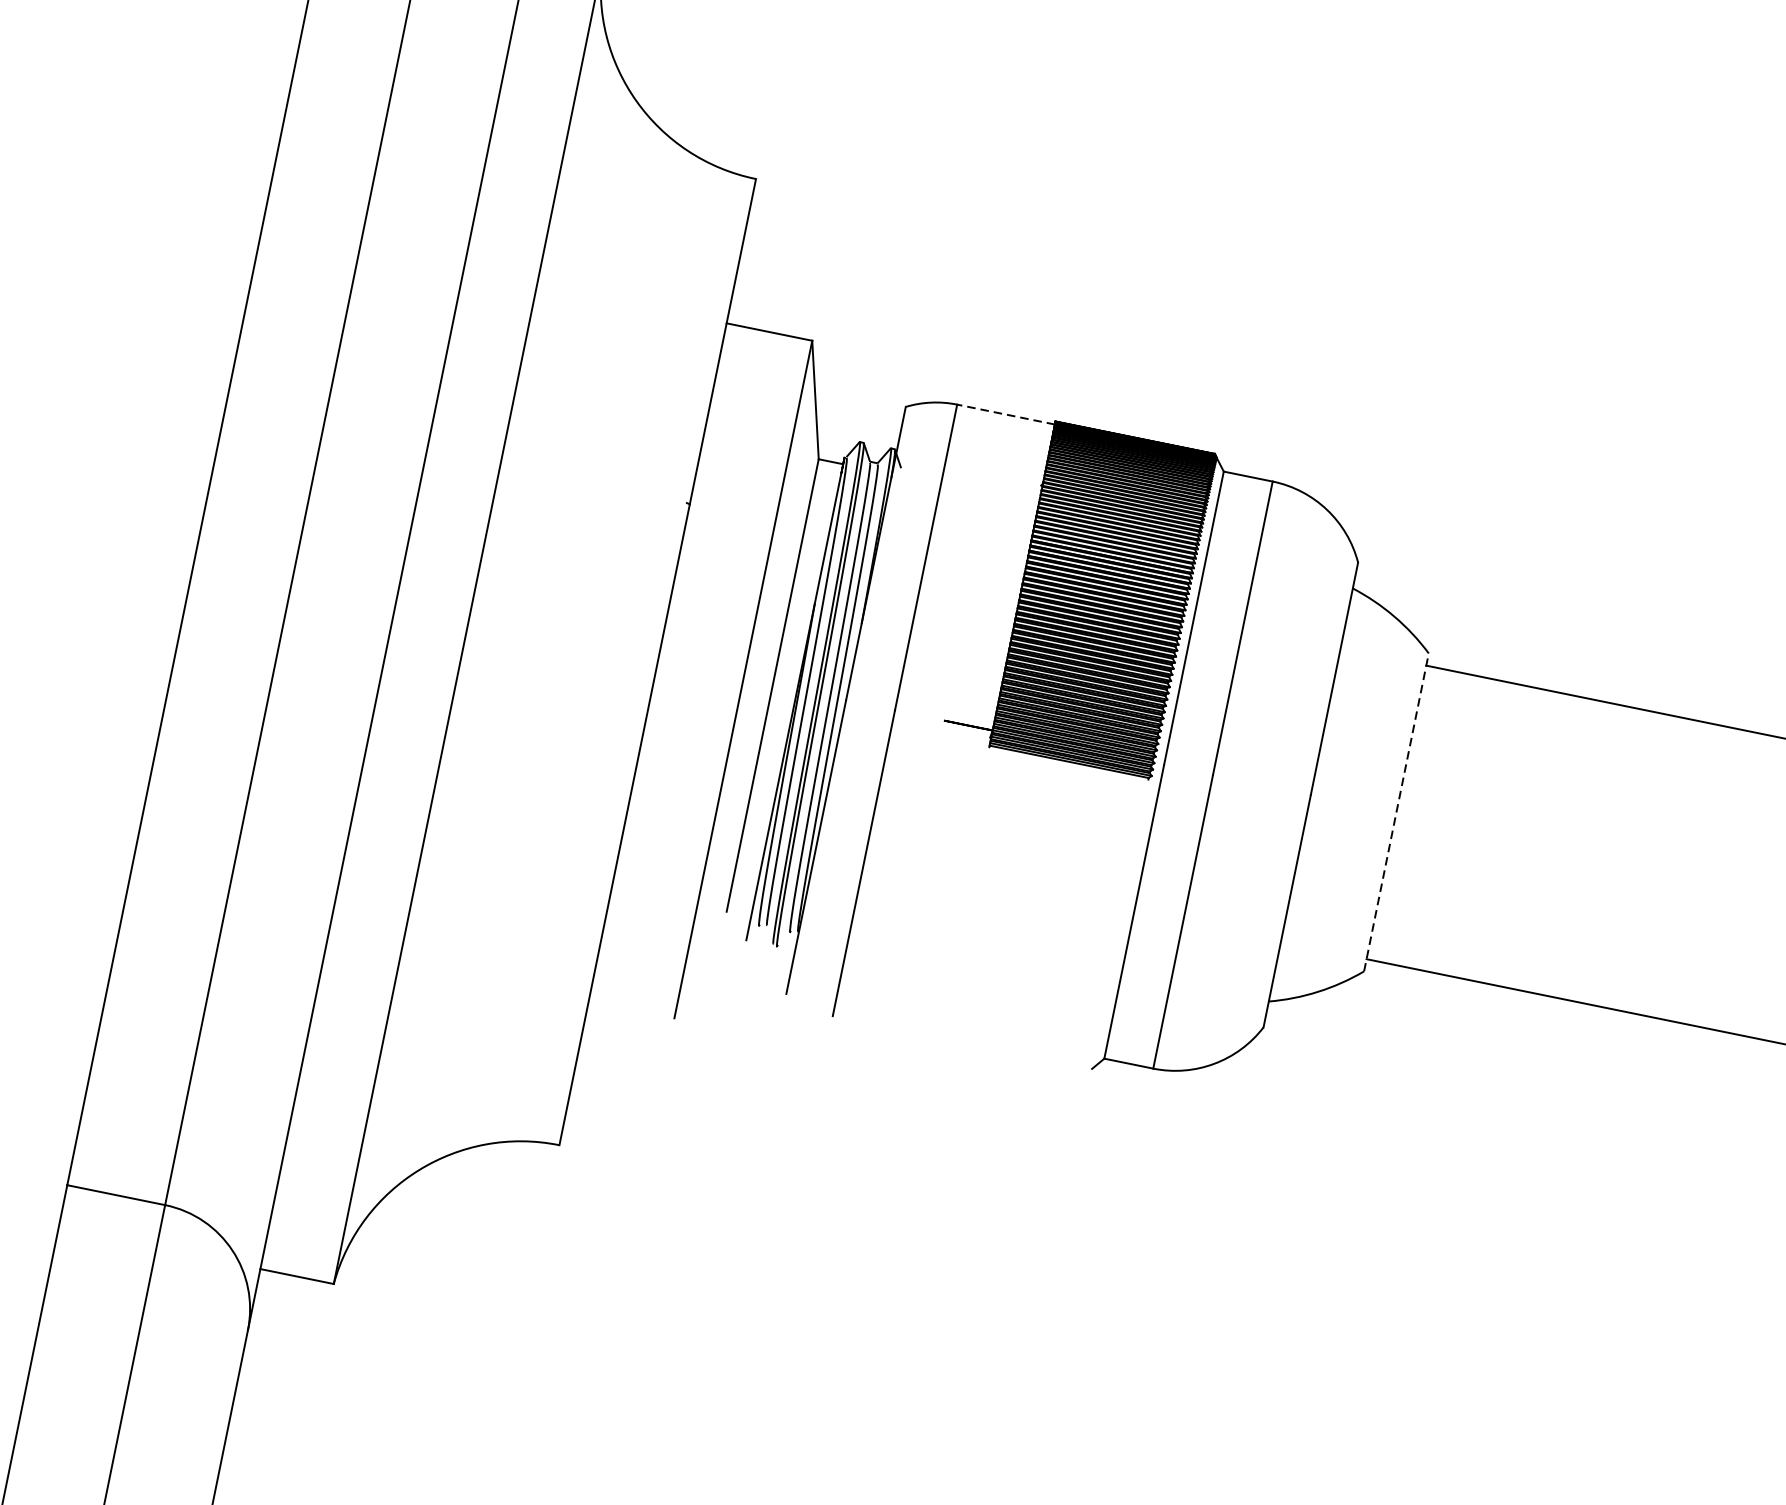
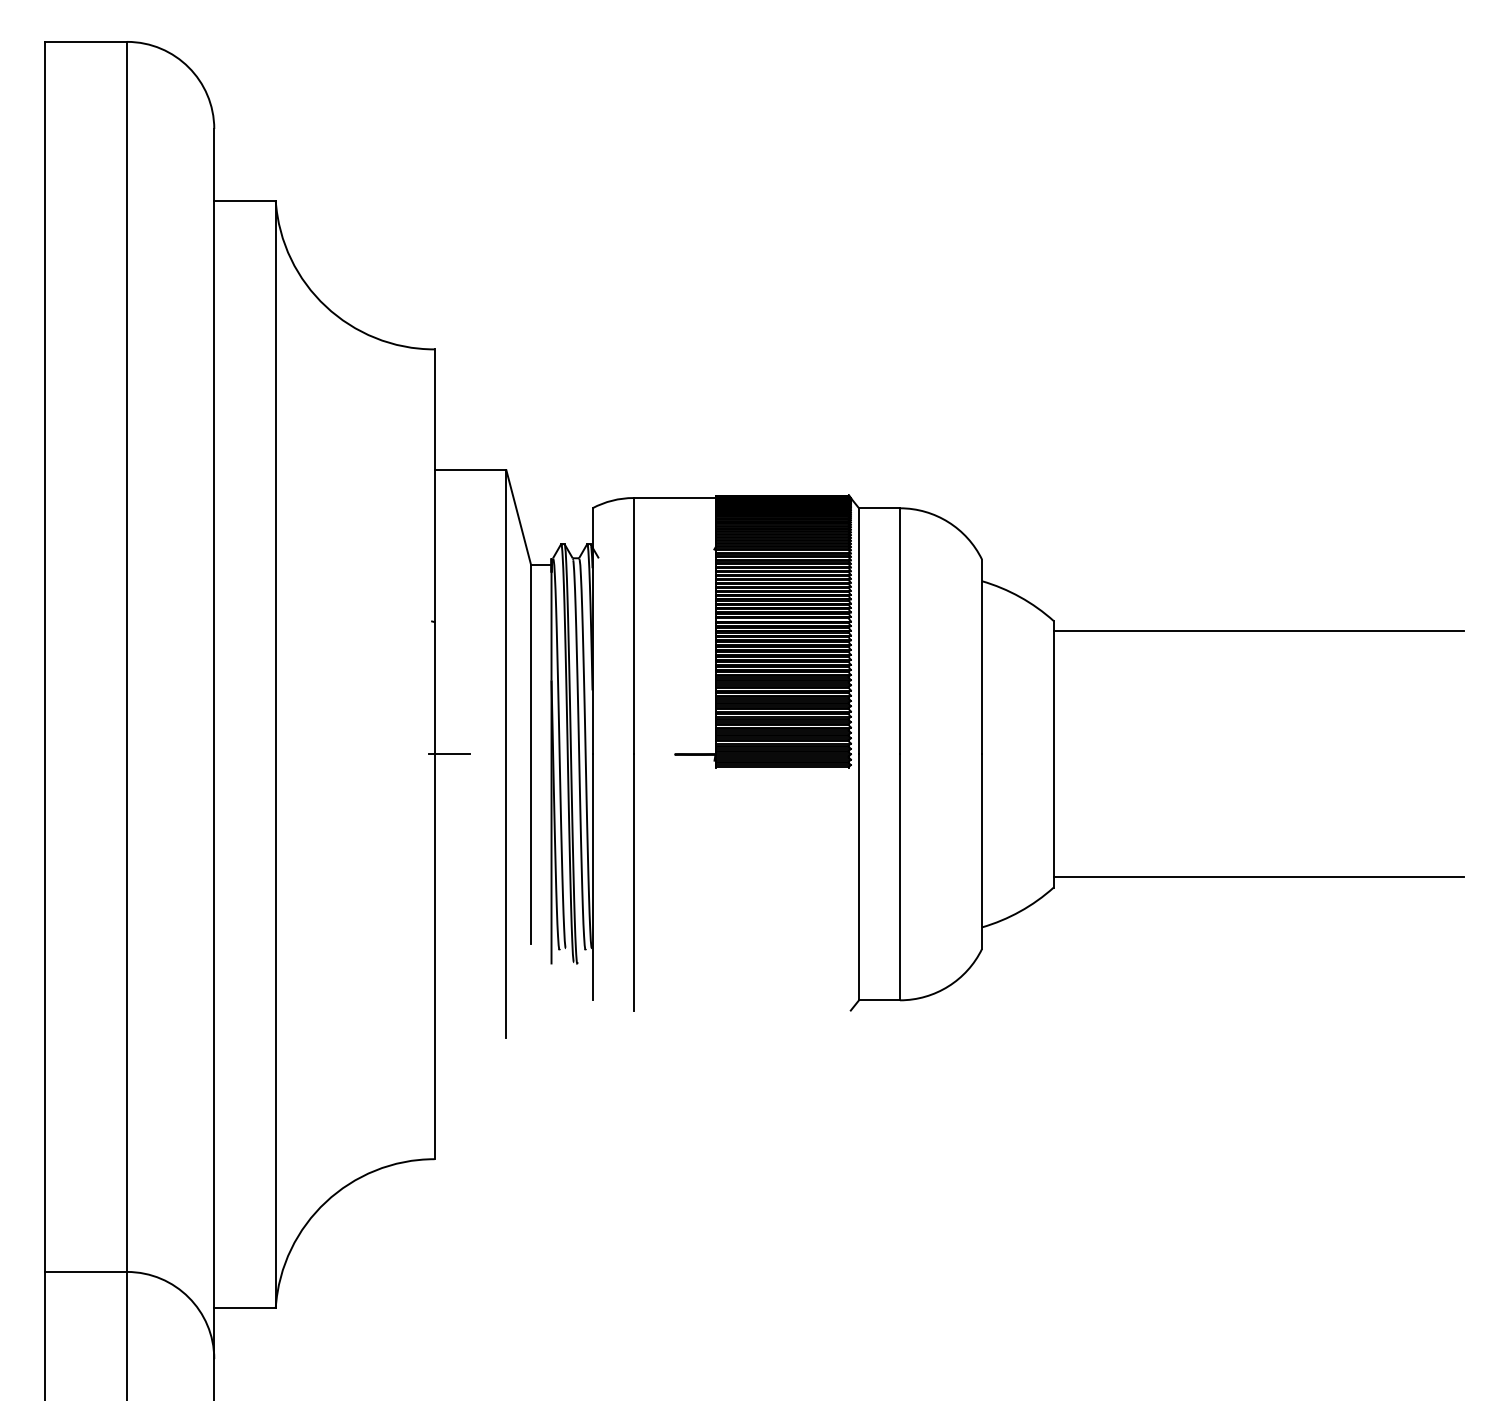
line: (1005, 415) -> (674, 498), dashed -> solid
line: (674, 665) -> (448, 754), added
line: (1396, 811) -> (1053, 753), dashed -> solid

